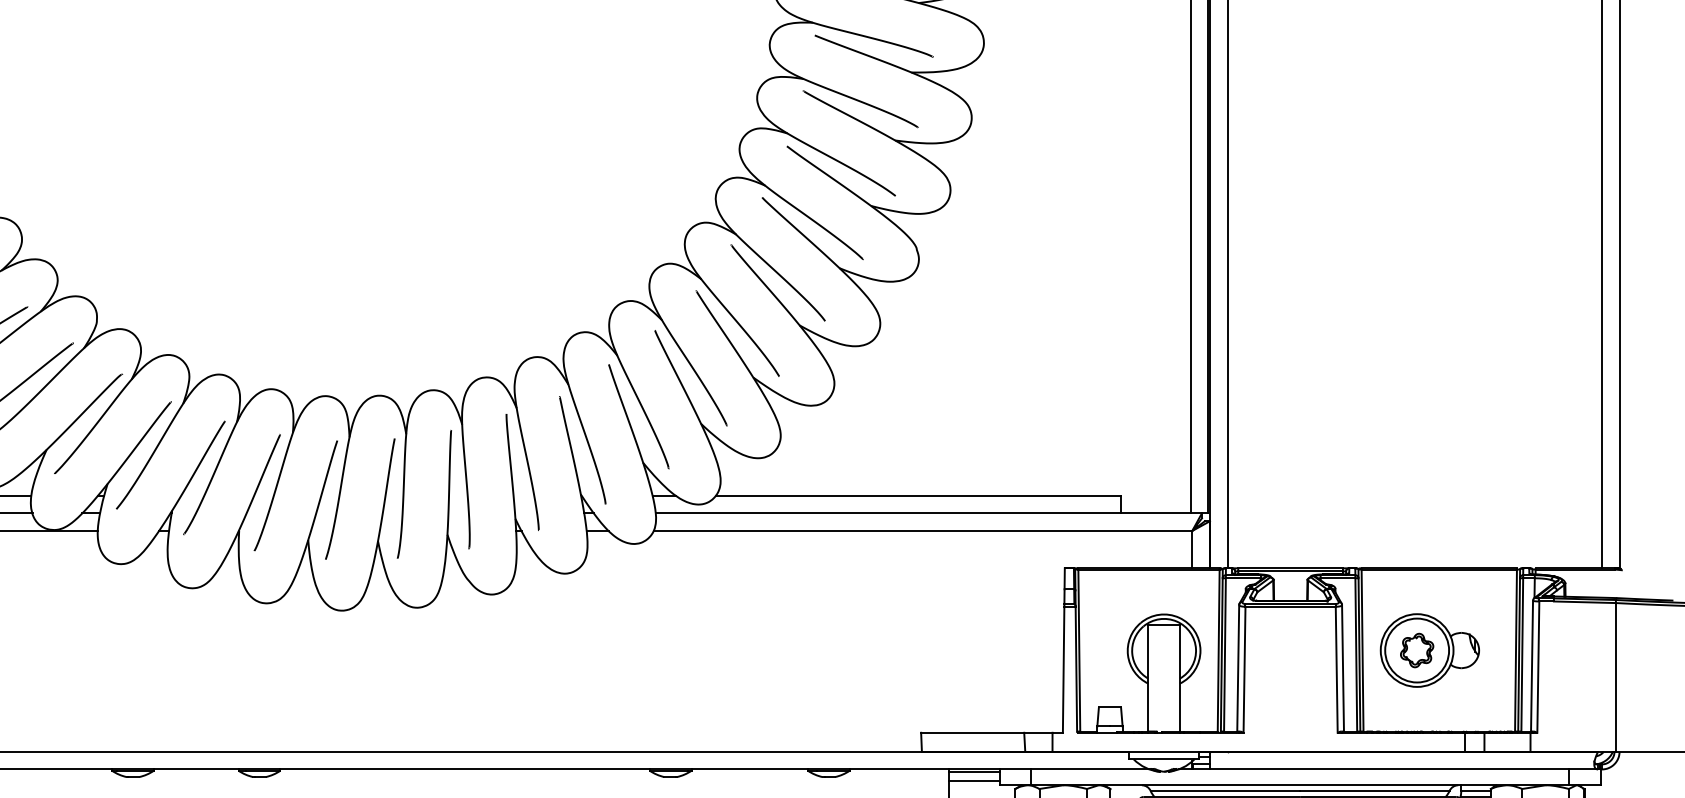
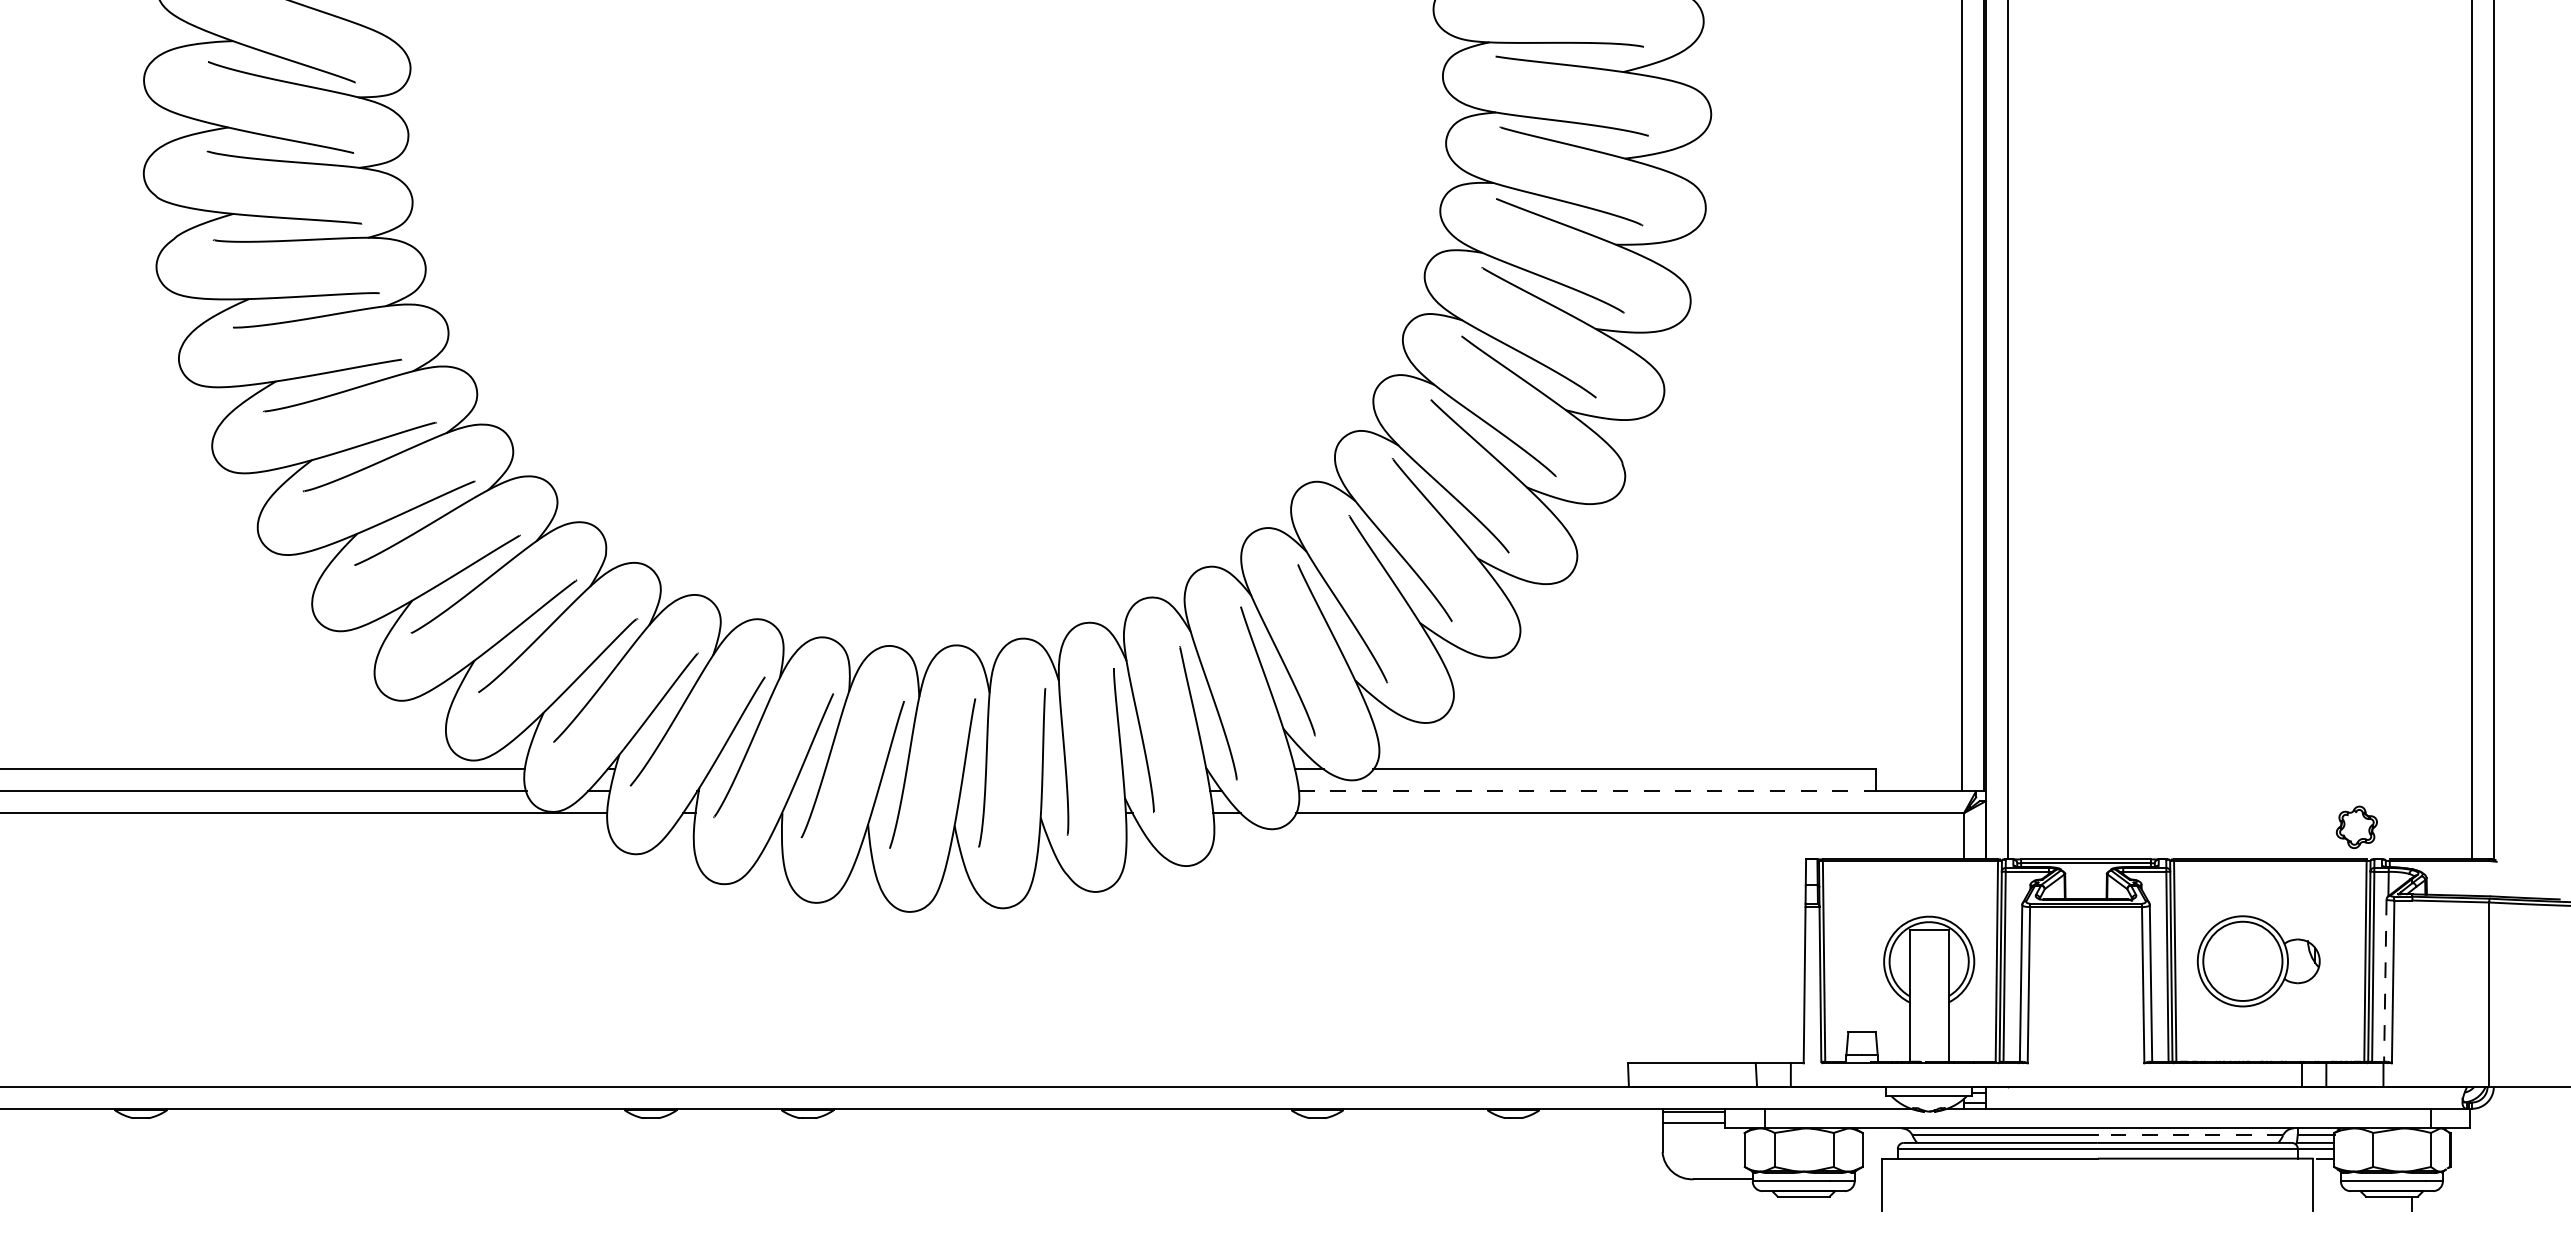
line: (888, 513) -> (1587, 791), solid -> dashed
part: (1416, 650) -> (2356, 827), moved
line: (1532, 666) -> (2385, 981), solid -> dashed
line: (1374, 790) -> (2190, 1135), solid -> dashed

